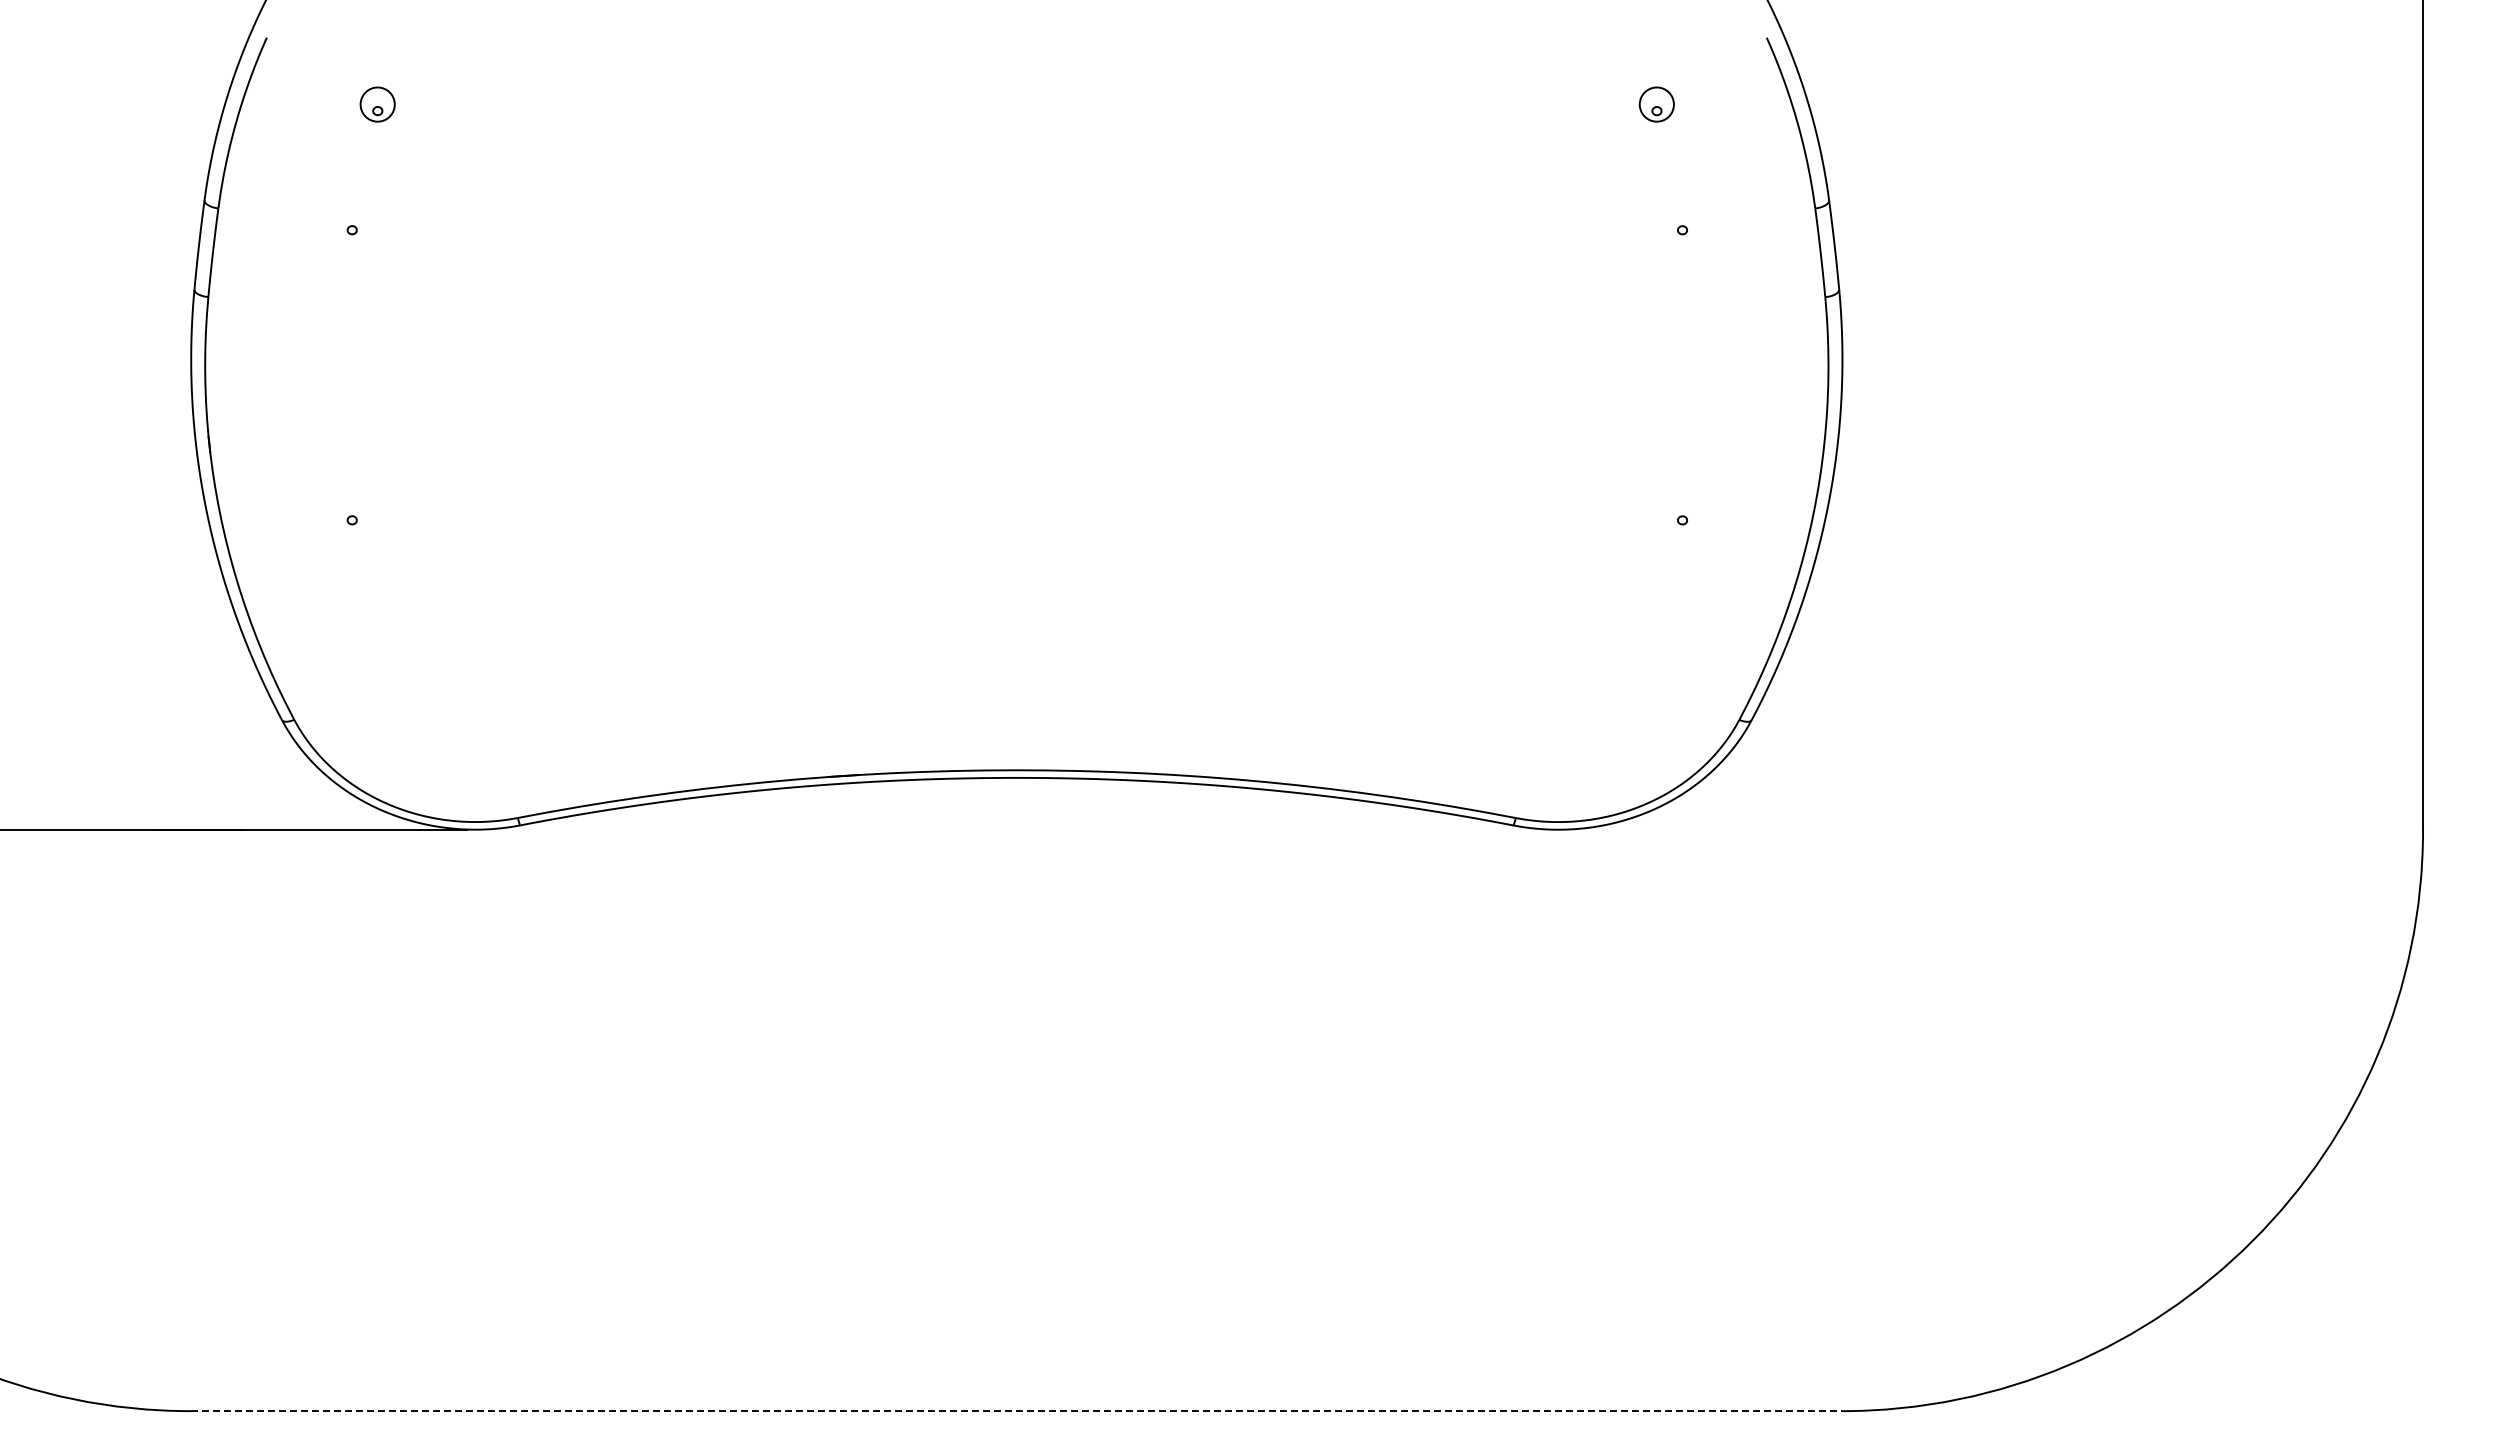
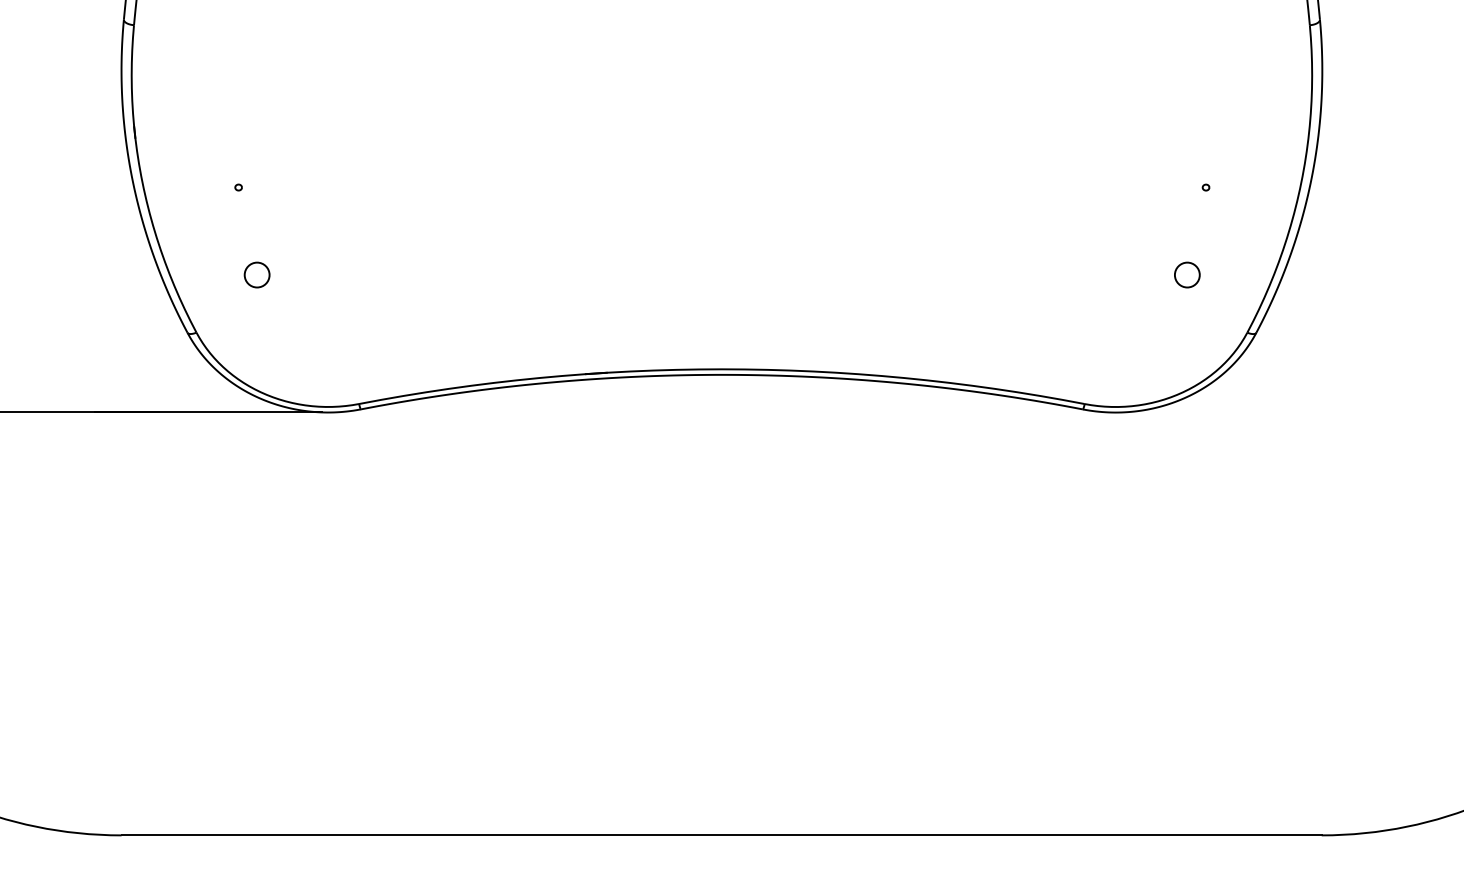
circle: (377, 640) -> (257, 274), added
circle: (1656, 640) -> (1187, 274), added
line: (1016, 1411) -> (721, 835), dashed -> solid

